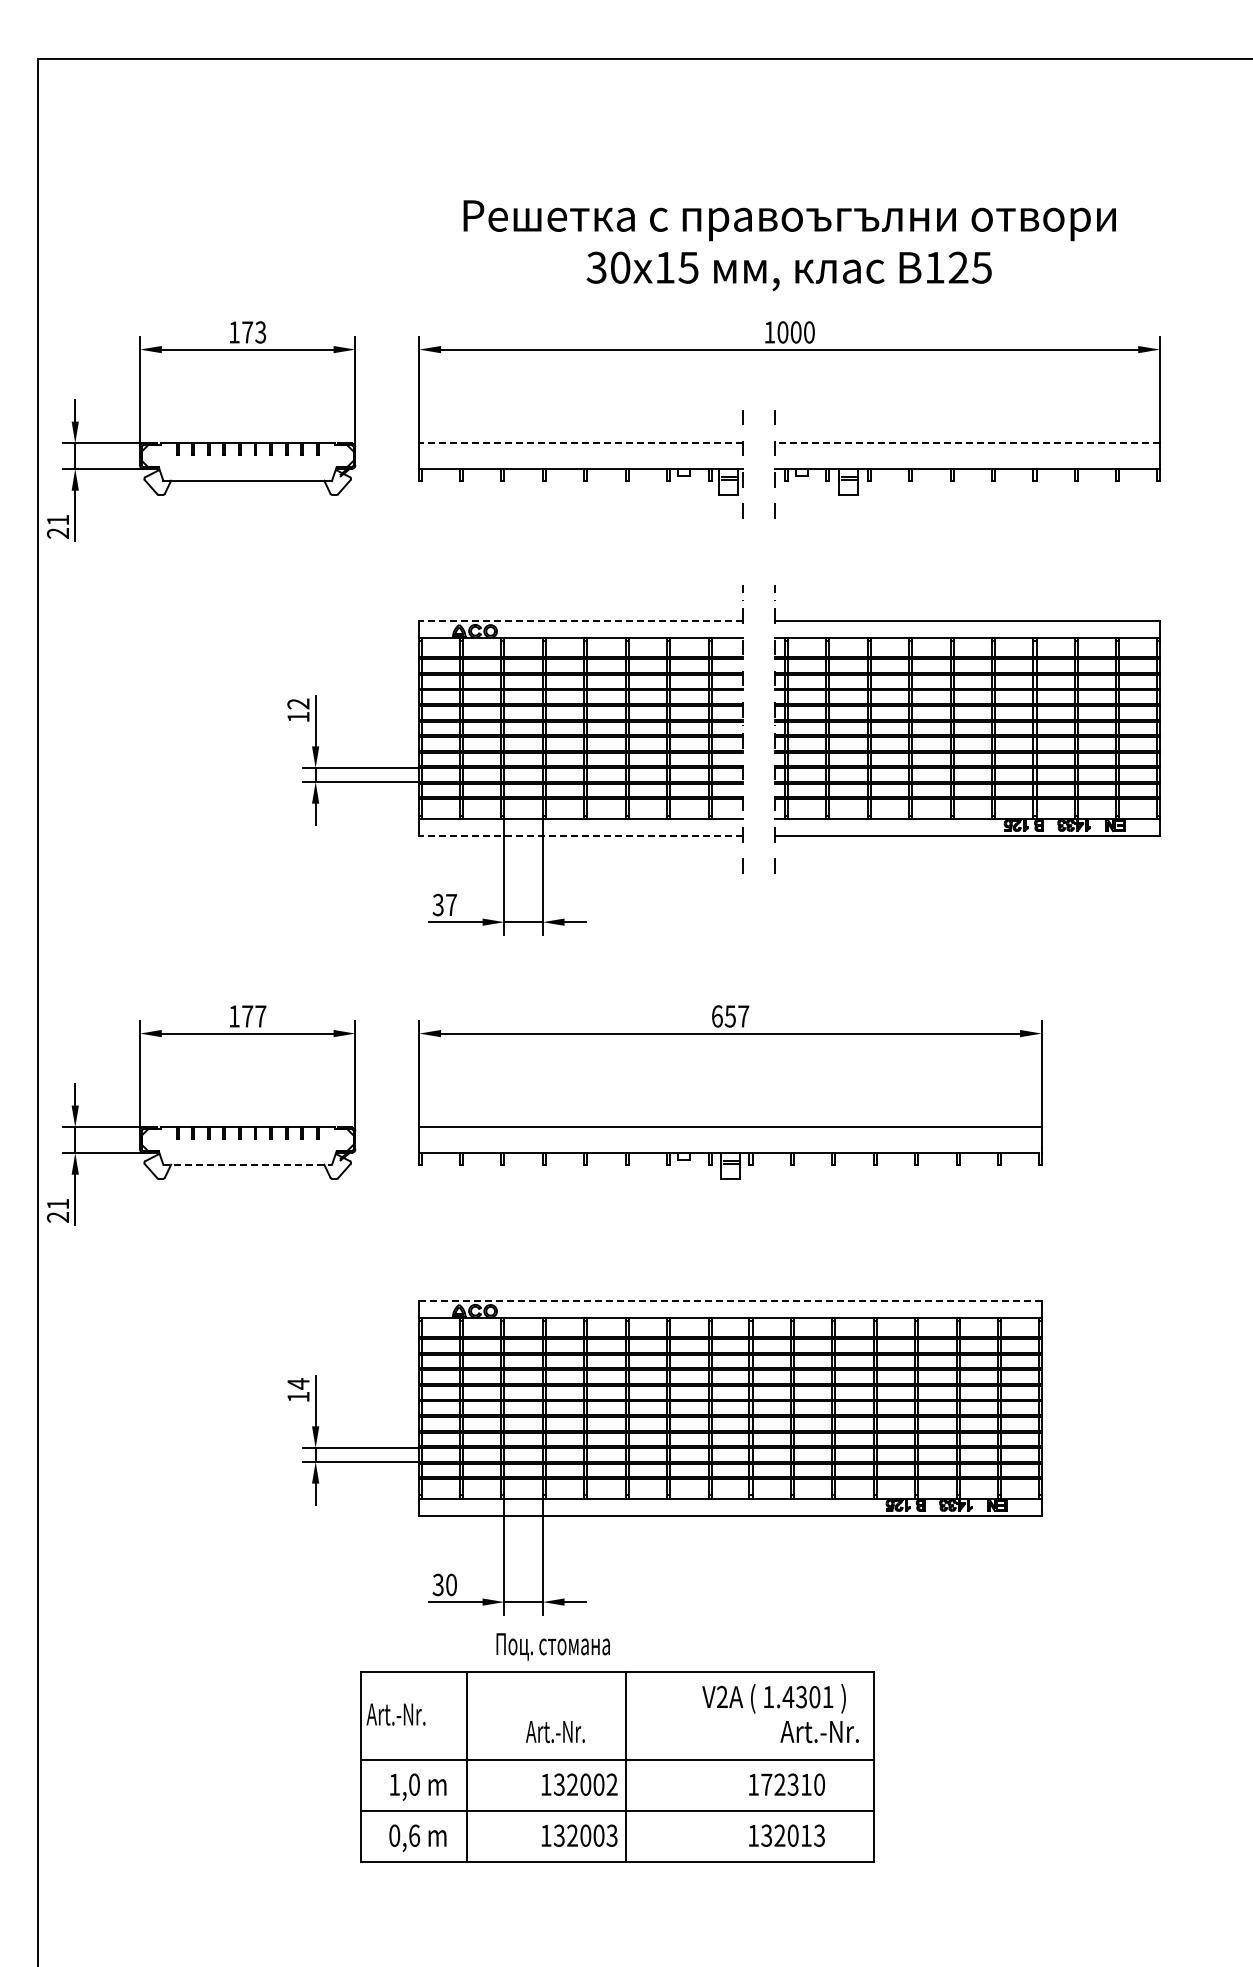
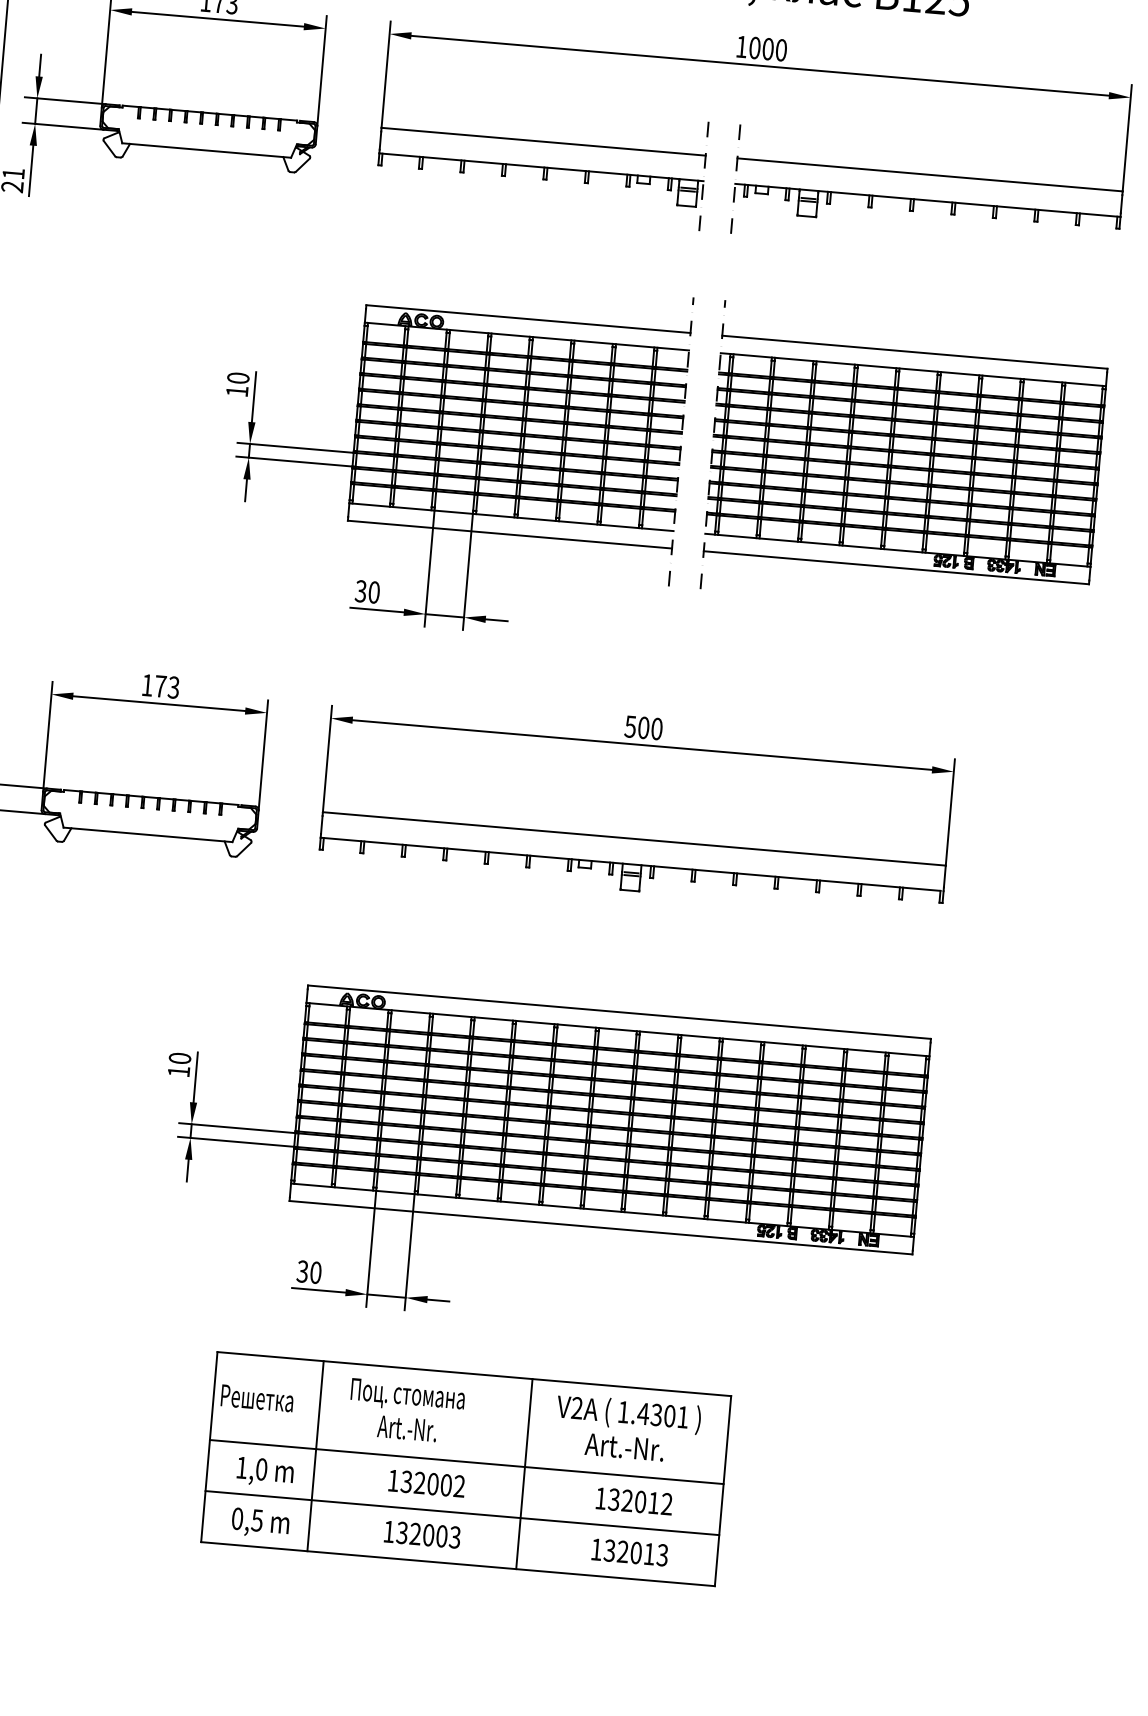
line: (581, 443) -> (543, 141), dashed -> solid
line: (967, 443) -> (930, 174), dashed -> solid
line: (581, 620) -> (528, 318), dashed -> solid
text: (298, 703) -> (238, 377), 12 -> 10
line: (581, 836) -> (510, 535), dashed -> solid
text: (451, 904) -> (374, 591), 37 -> 30
text: (260, 1016) -> (173, 687), 177 -> 173
text: (730, 1016) -> (643, 727), 657 -> 500
line: (248, 1164) -> (148, 834), dashed -> solid
line: (730, 1300) -> (619, 1012), dashed -> solid
text: (298, 1383) -> (180, 1058), 14 -> 10
text: (552, 1646) -> (407, 1396), moved
text: (402, 1714) -> (255, 1398), Art.-Nr. -> Решетка
text: (819, 1732) -> (624, 1447), moved
line: (626, 1766) -> (524, 1473), moved
text: (792, 1784) -> (639, 1501), 172310 -> 132012
text: (414, 1835) -> (257, 1520), 0,6 -> 0,5

